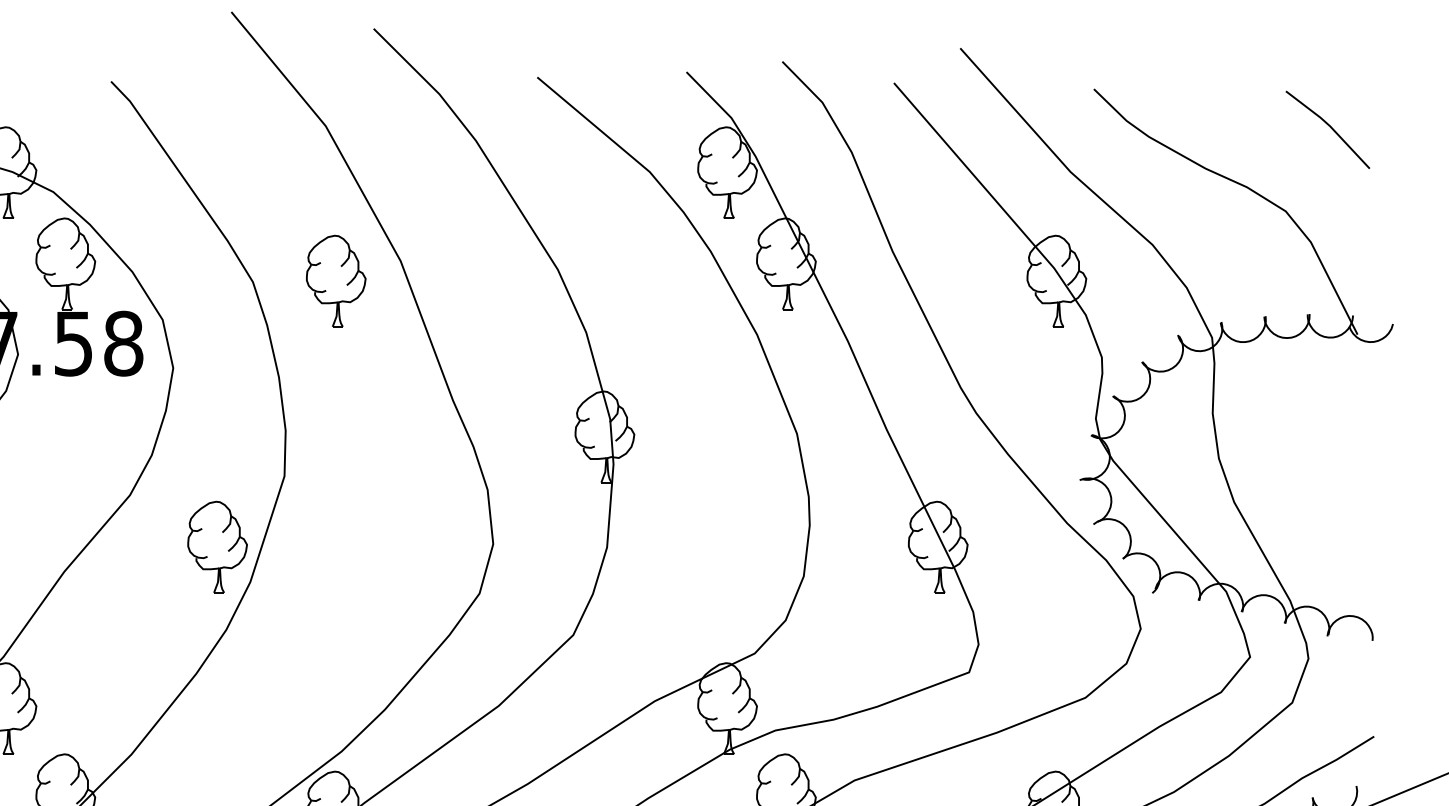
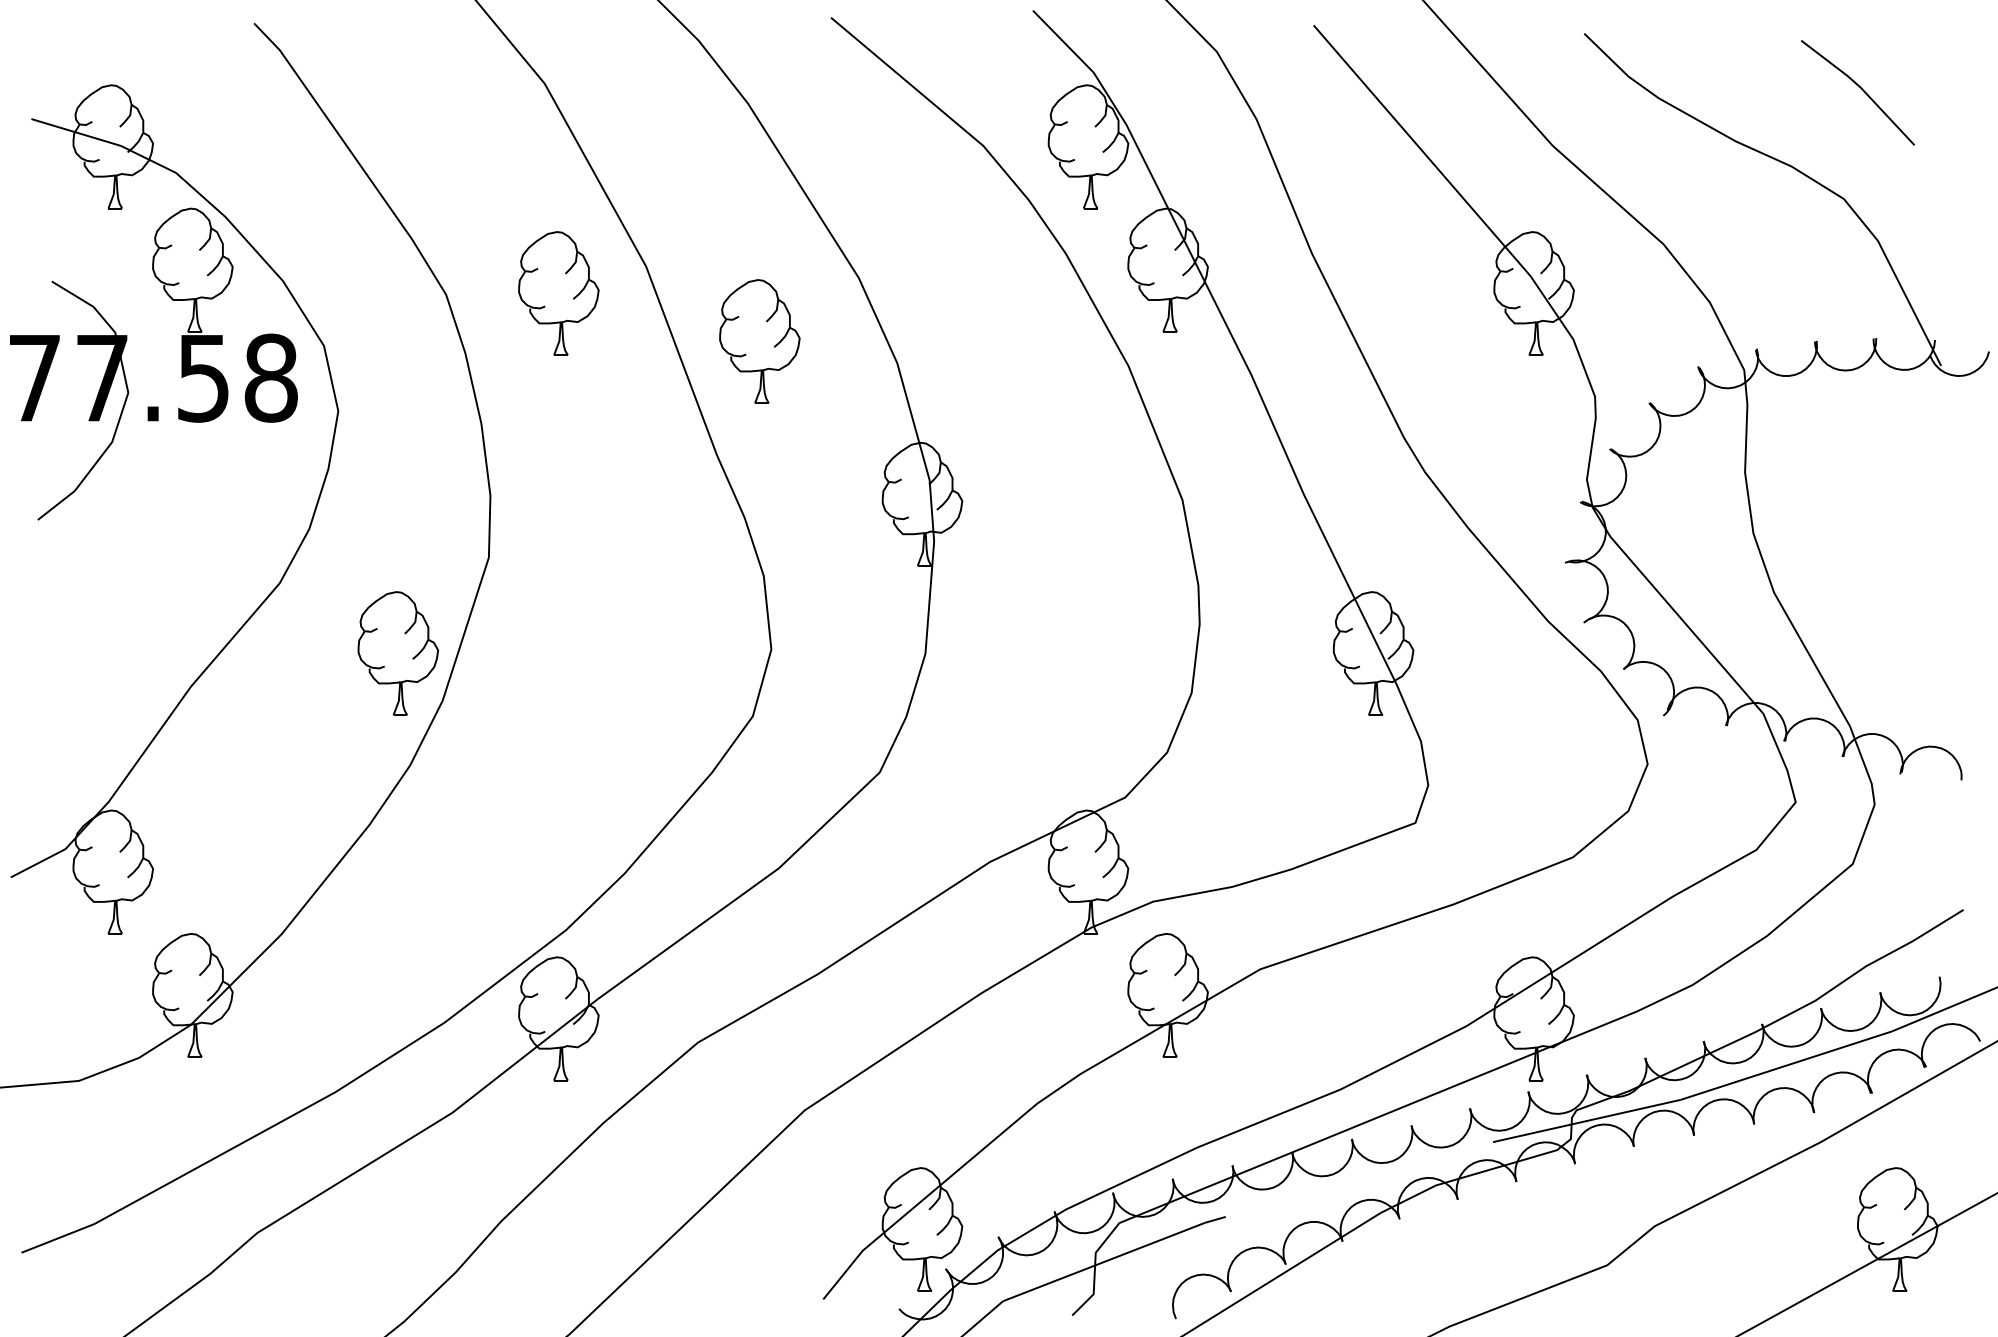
line: (1329, 126) -> (1860, 88), moved
part: (484, 316) -> (759, 341), added

